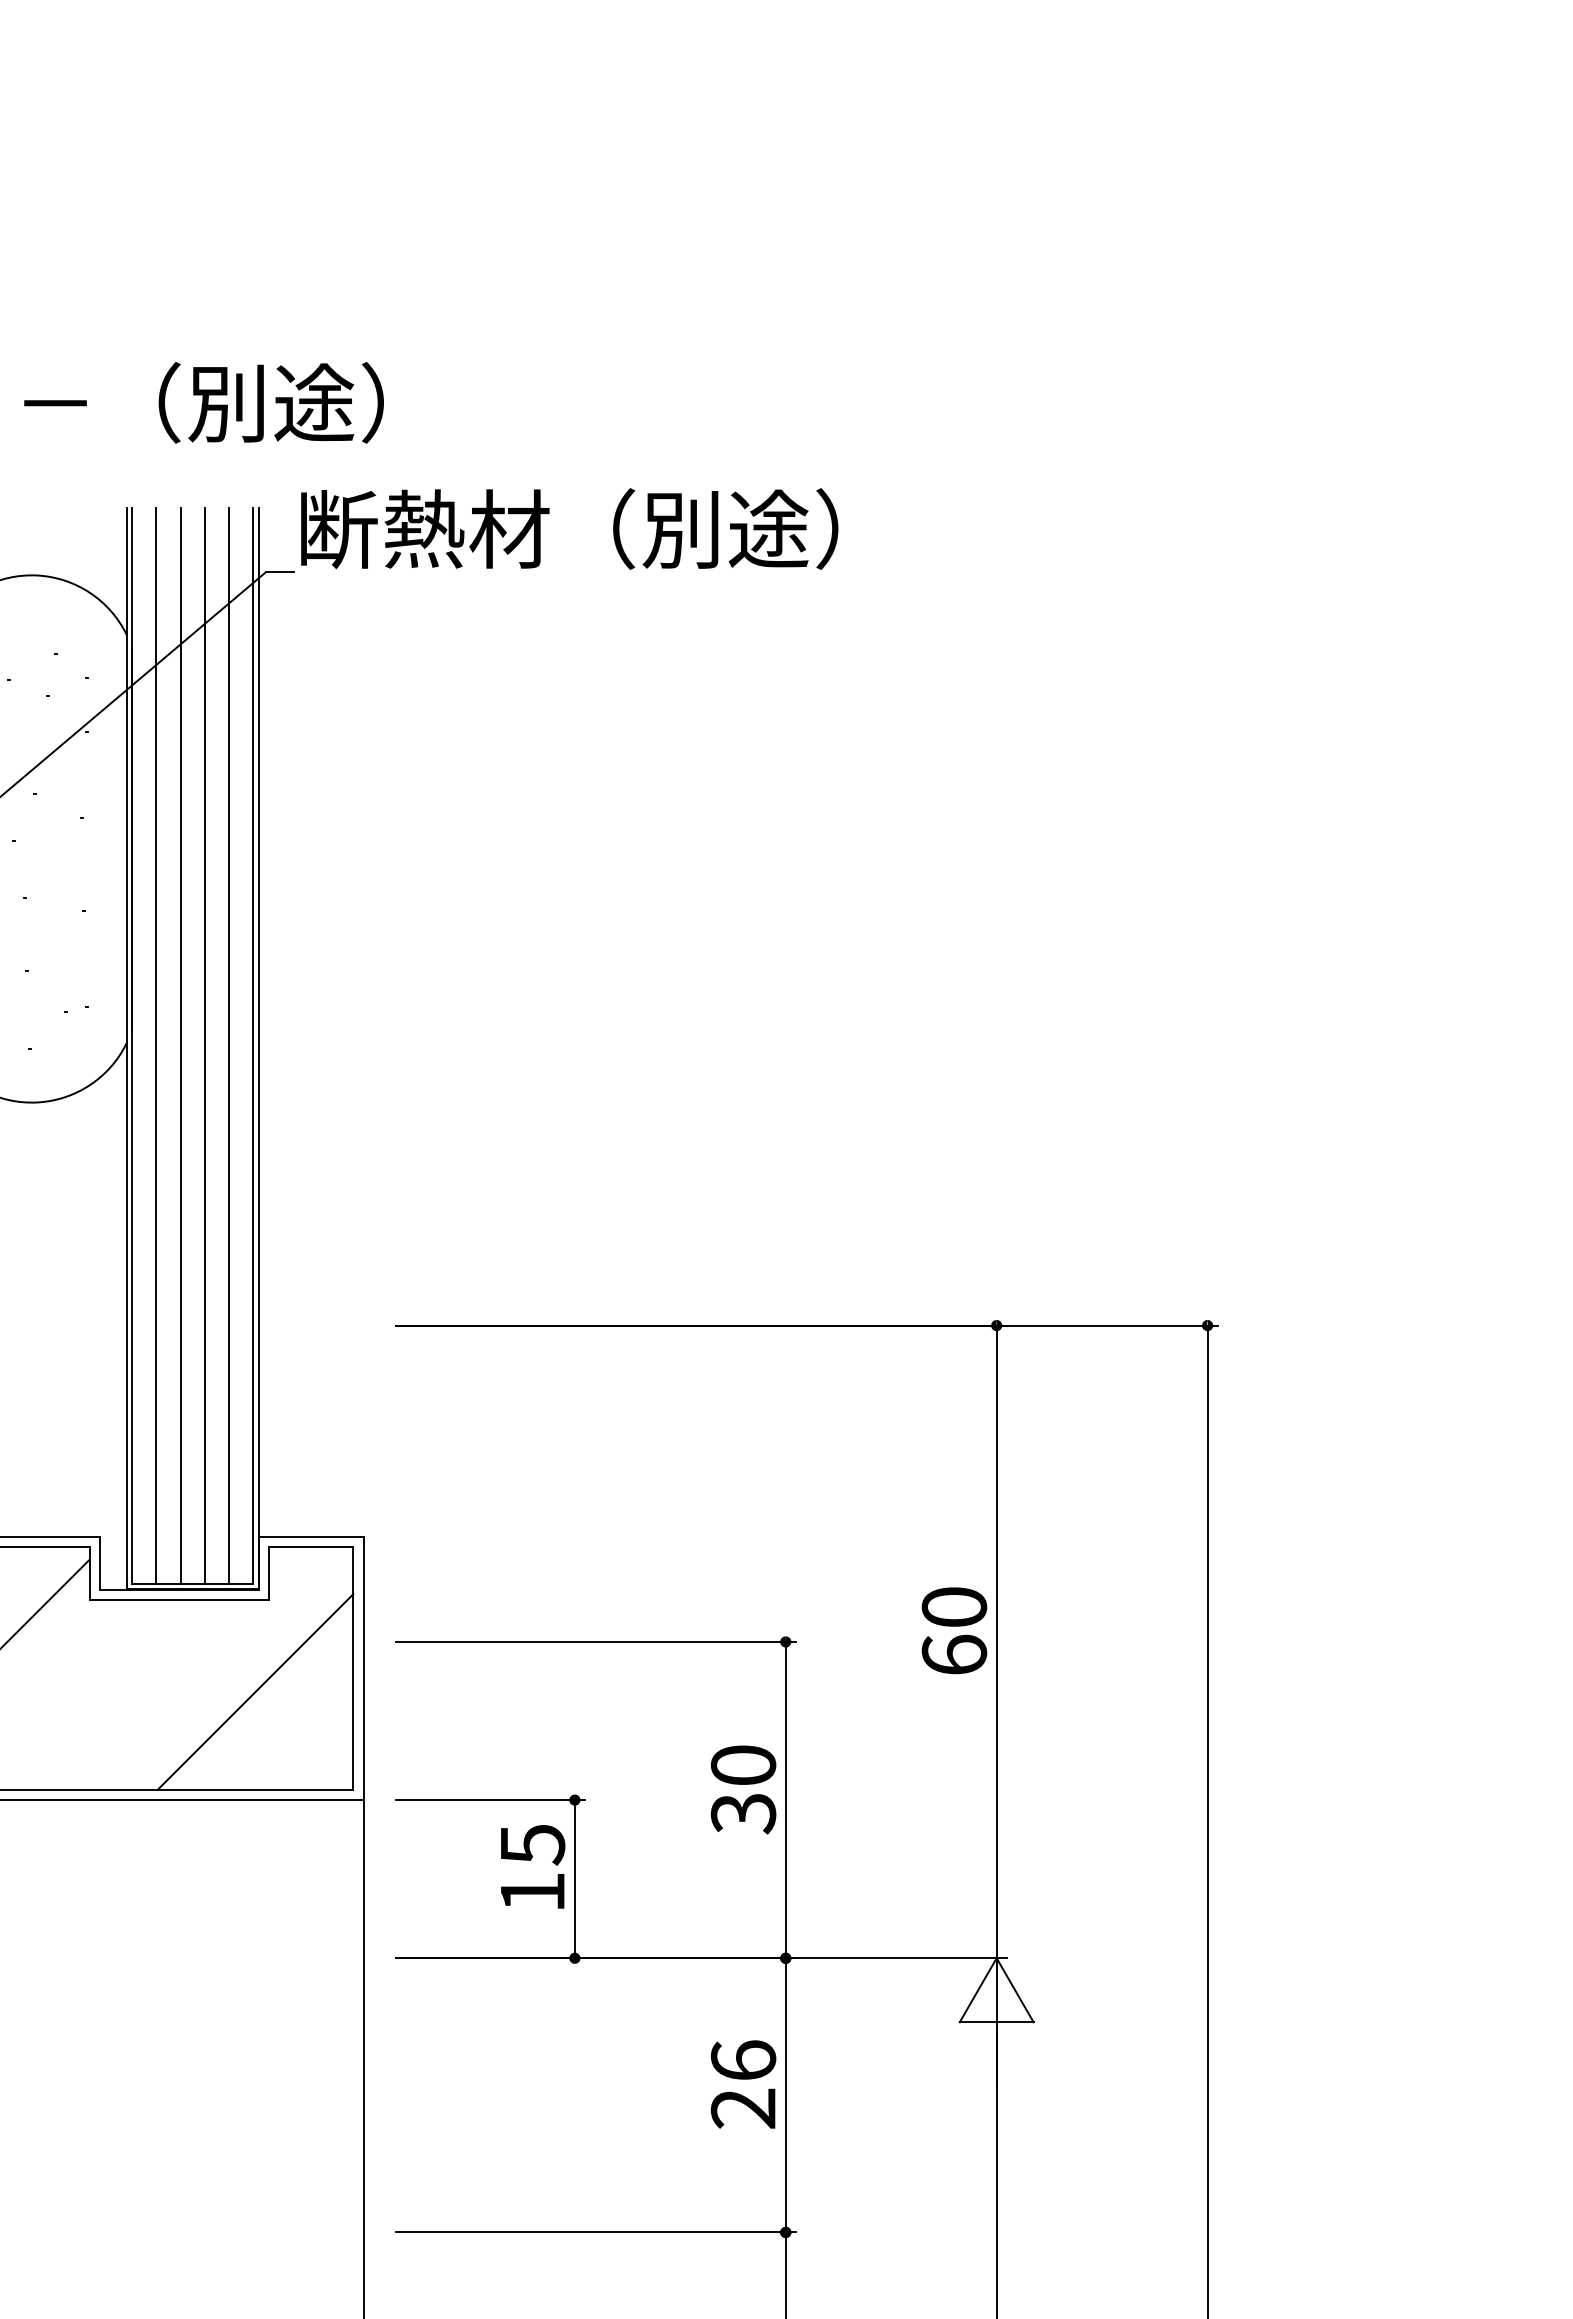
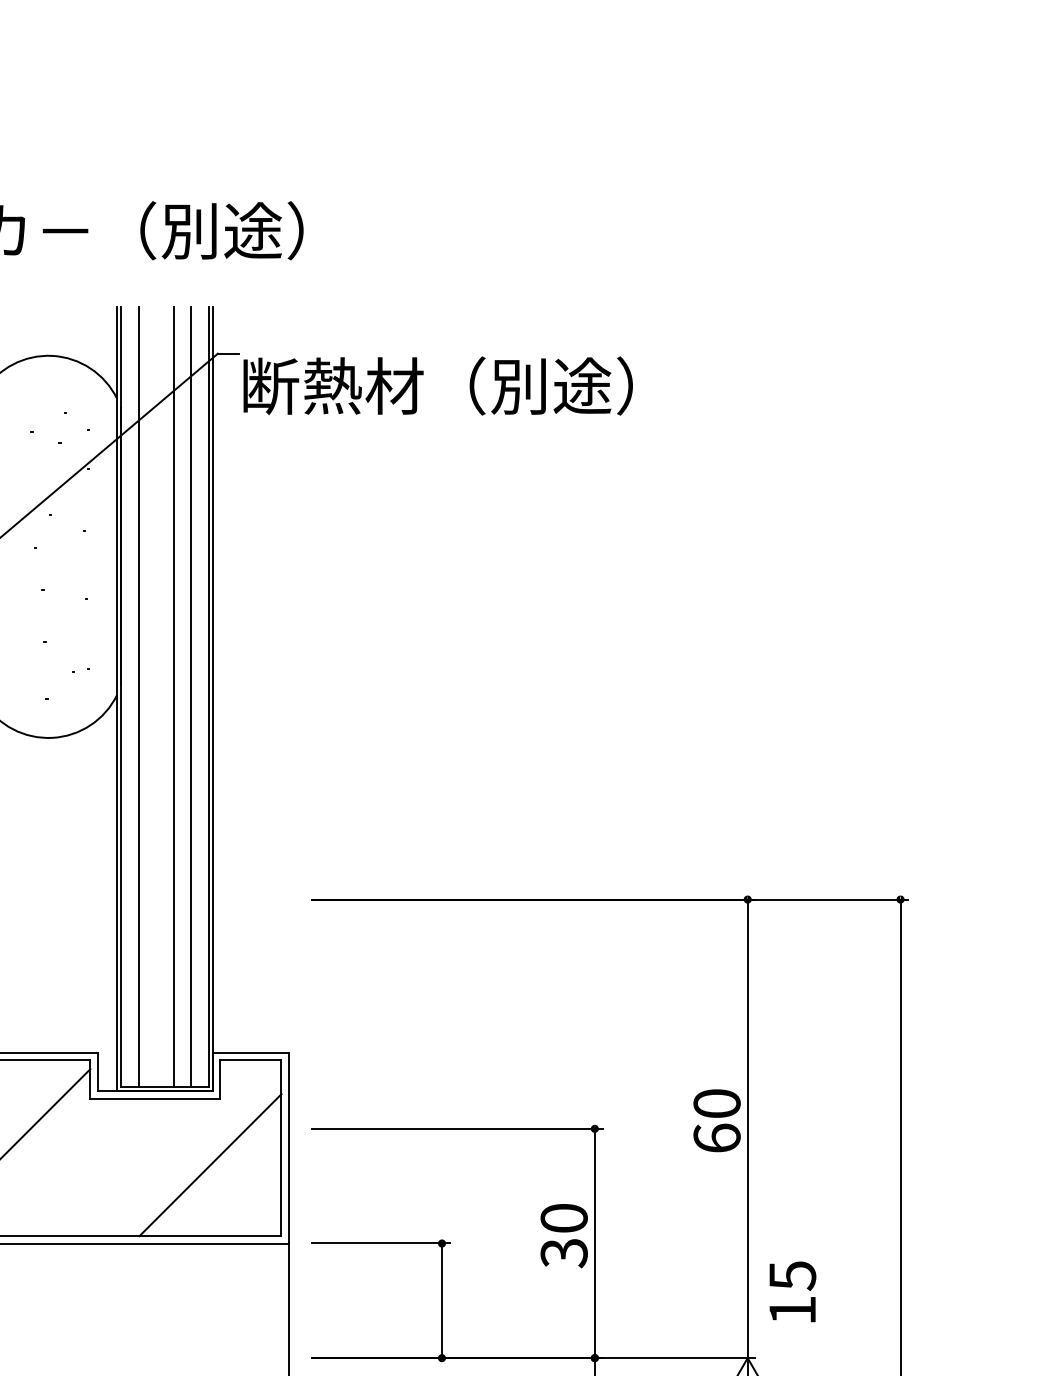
text: (569, 528) -> (438, 385), moved
line: (180, 1045) -> (156, 696), removed
text: (533, 1866) -> (793, 1291), moved

